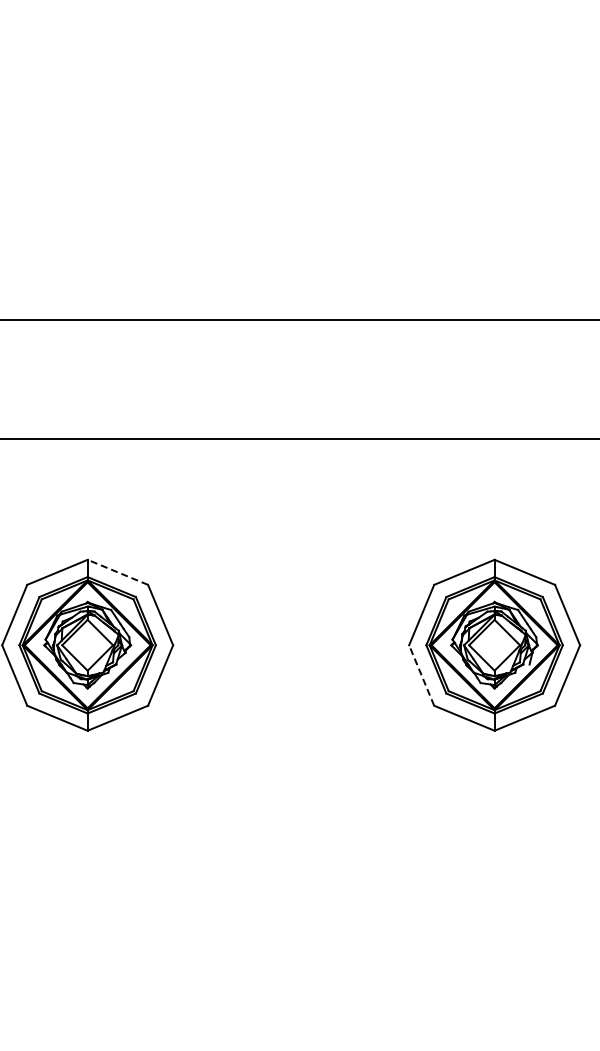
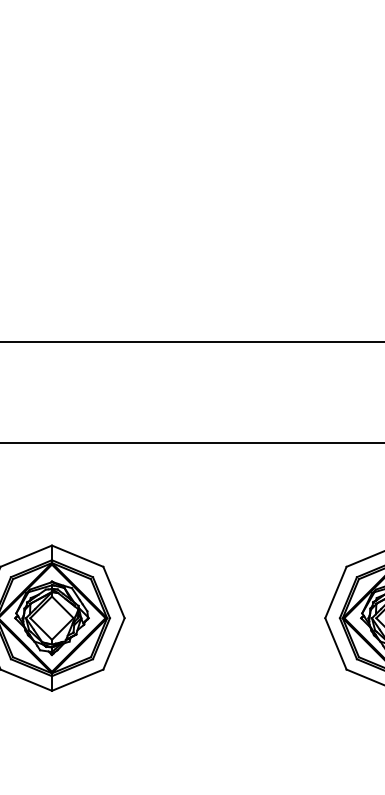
line: (117, 572) -> (77, 556), dashed -> solid
line: (421, 675) -> (335, 643), dashed -> solid

